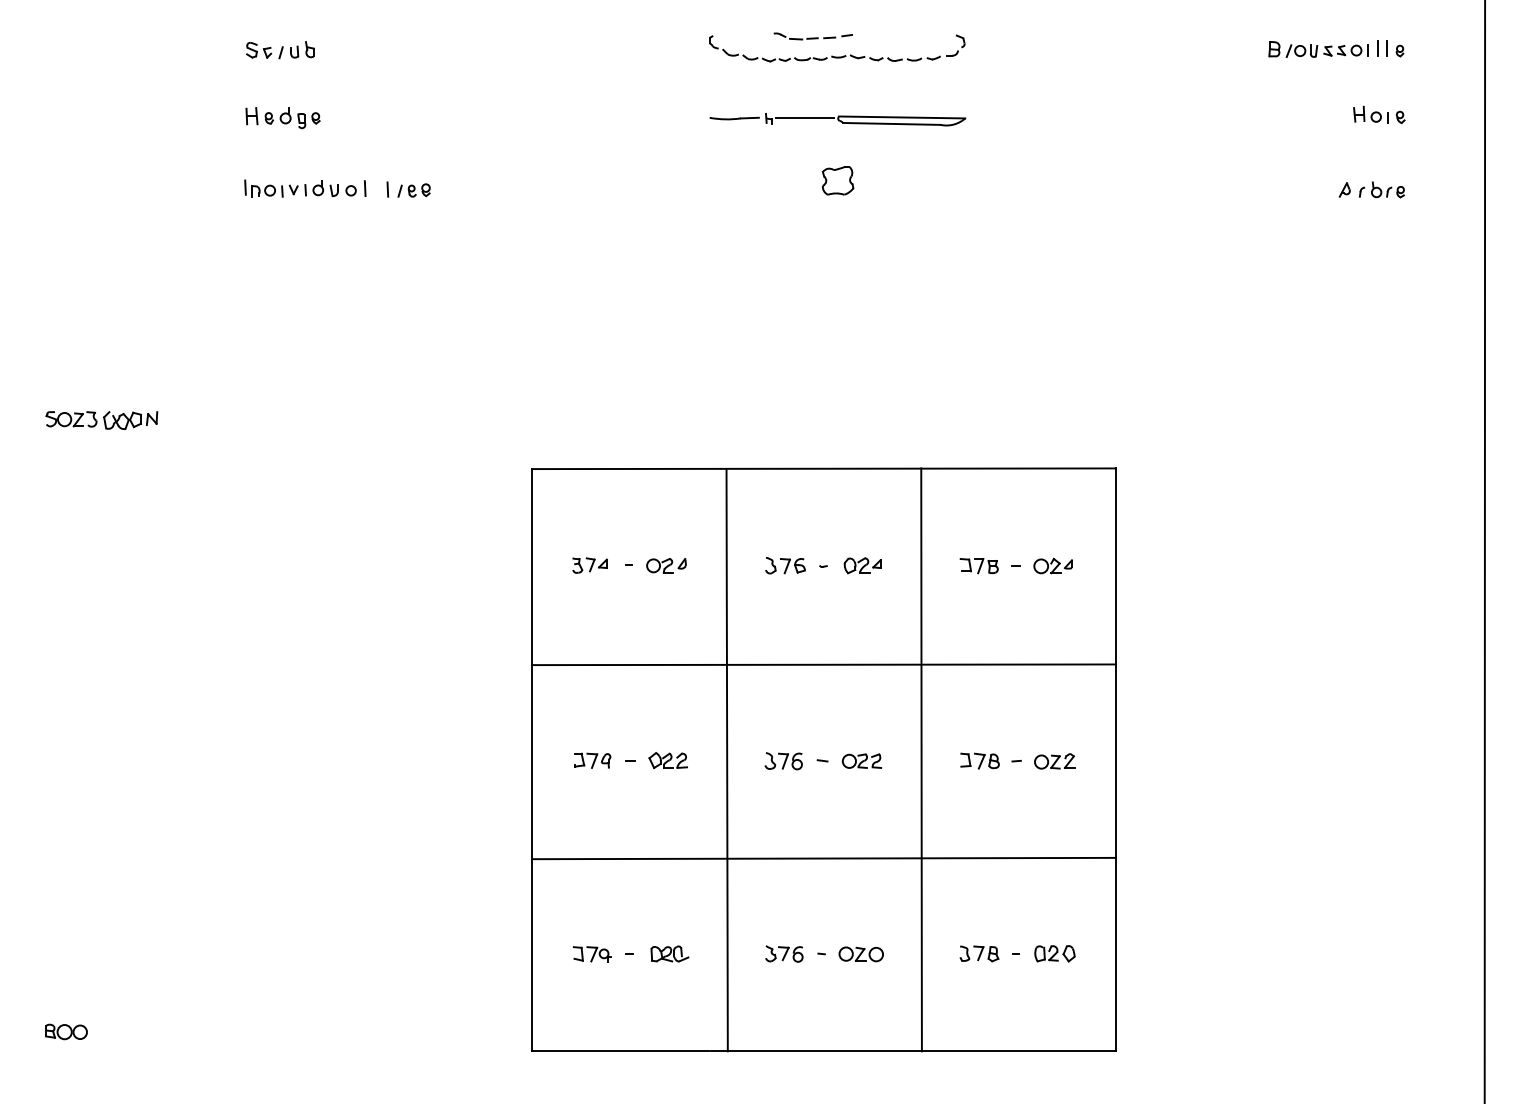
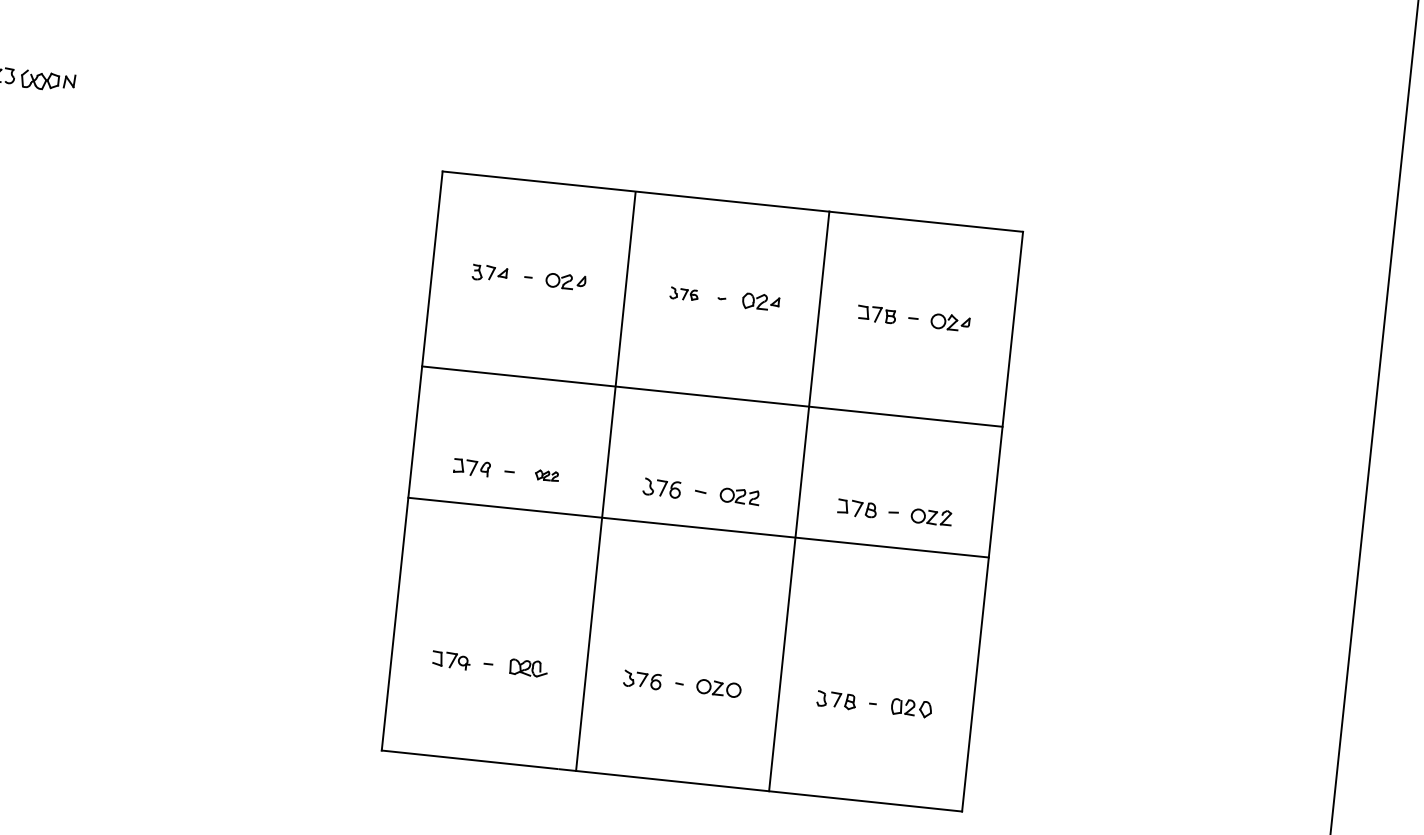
part: (785, 565) -> (684, 293), size x0.7
part: (667, 760) -> (546, 475), size x0.6
line: (823, 858) -> (697, 527), moved

